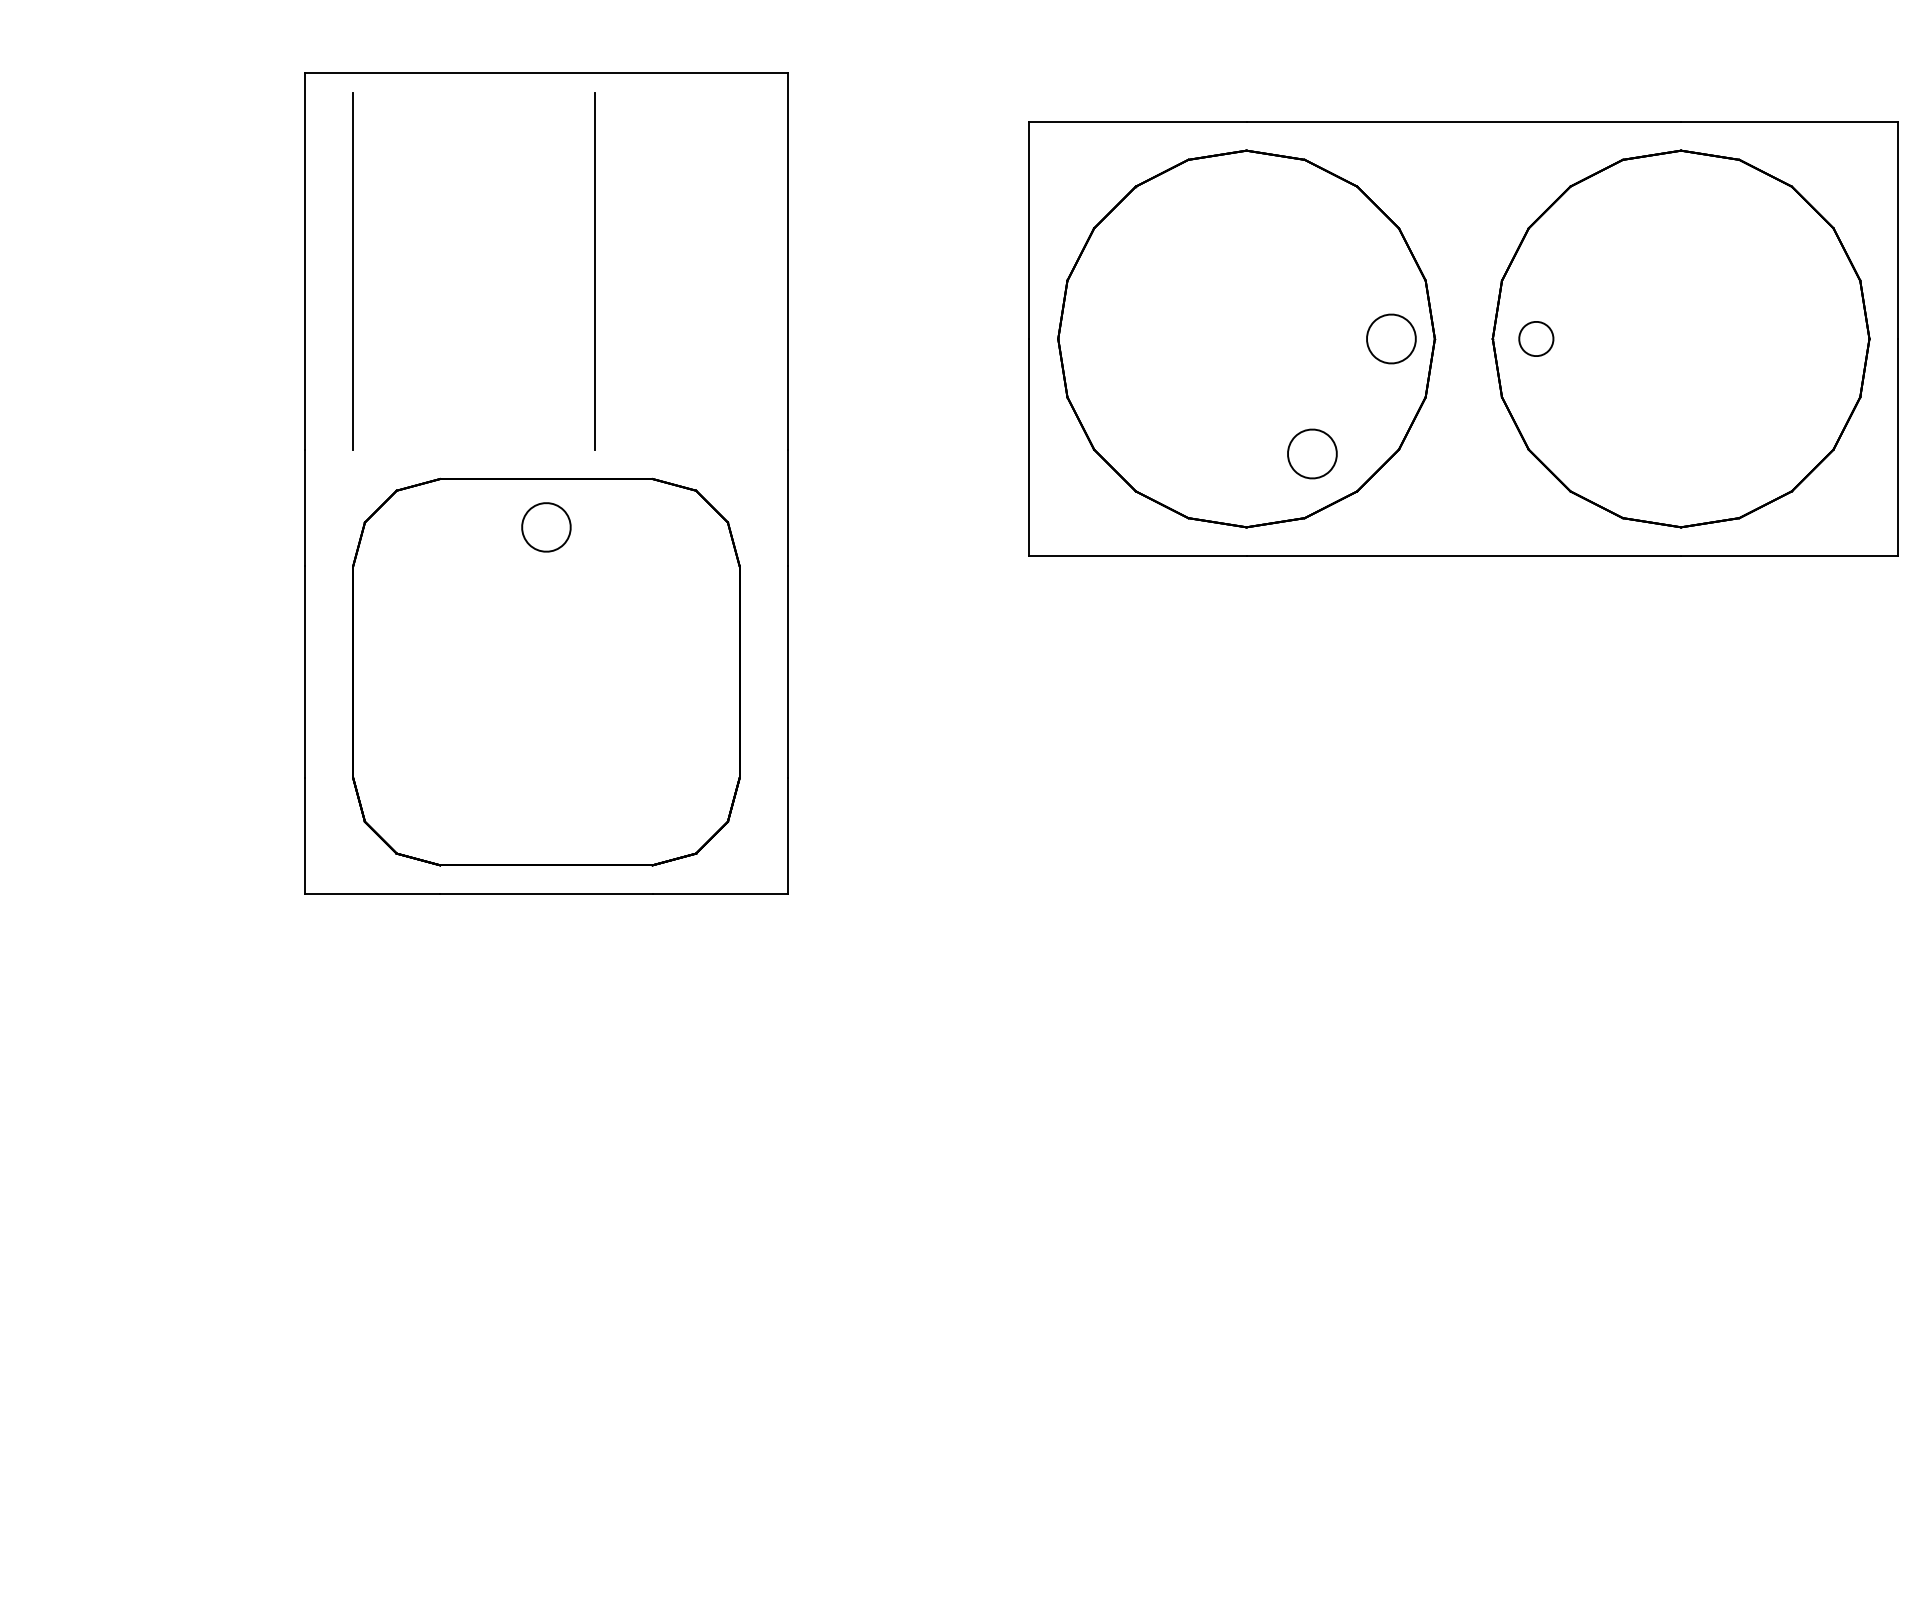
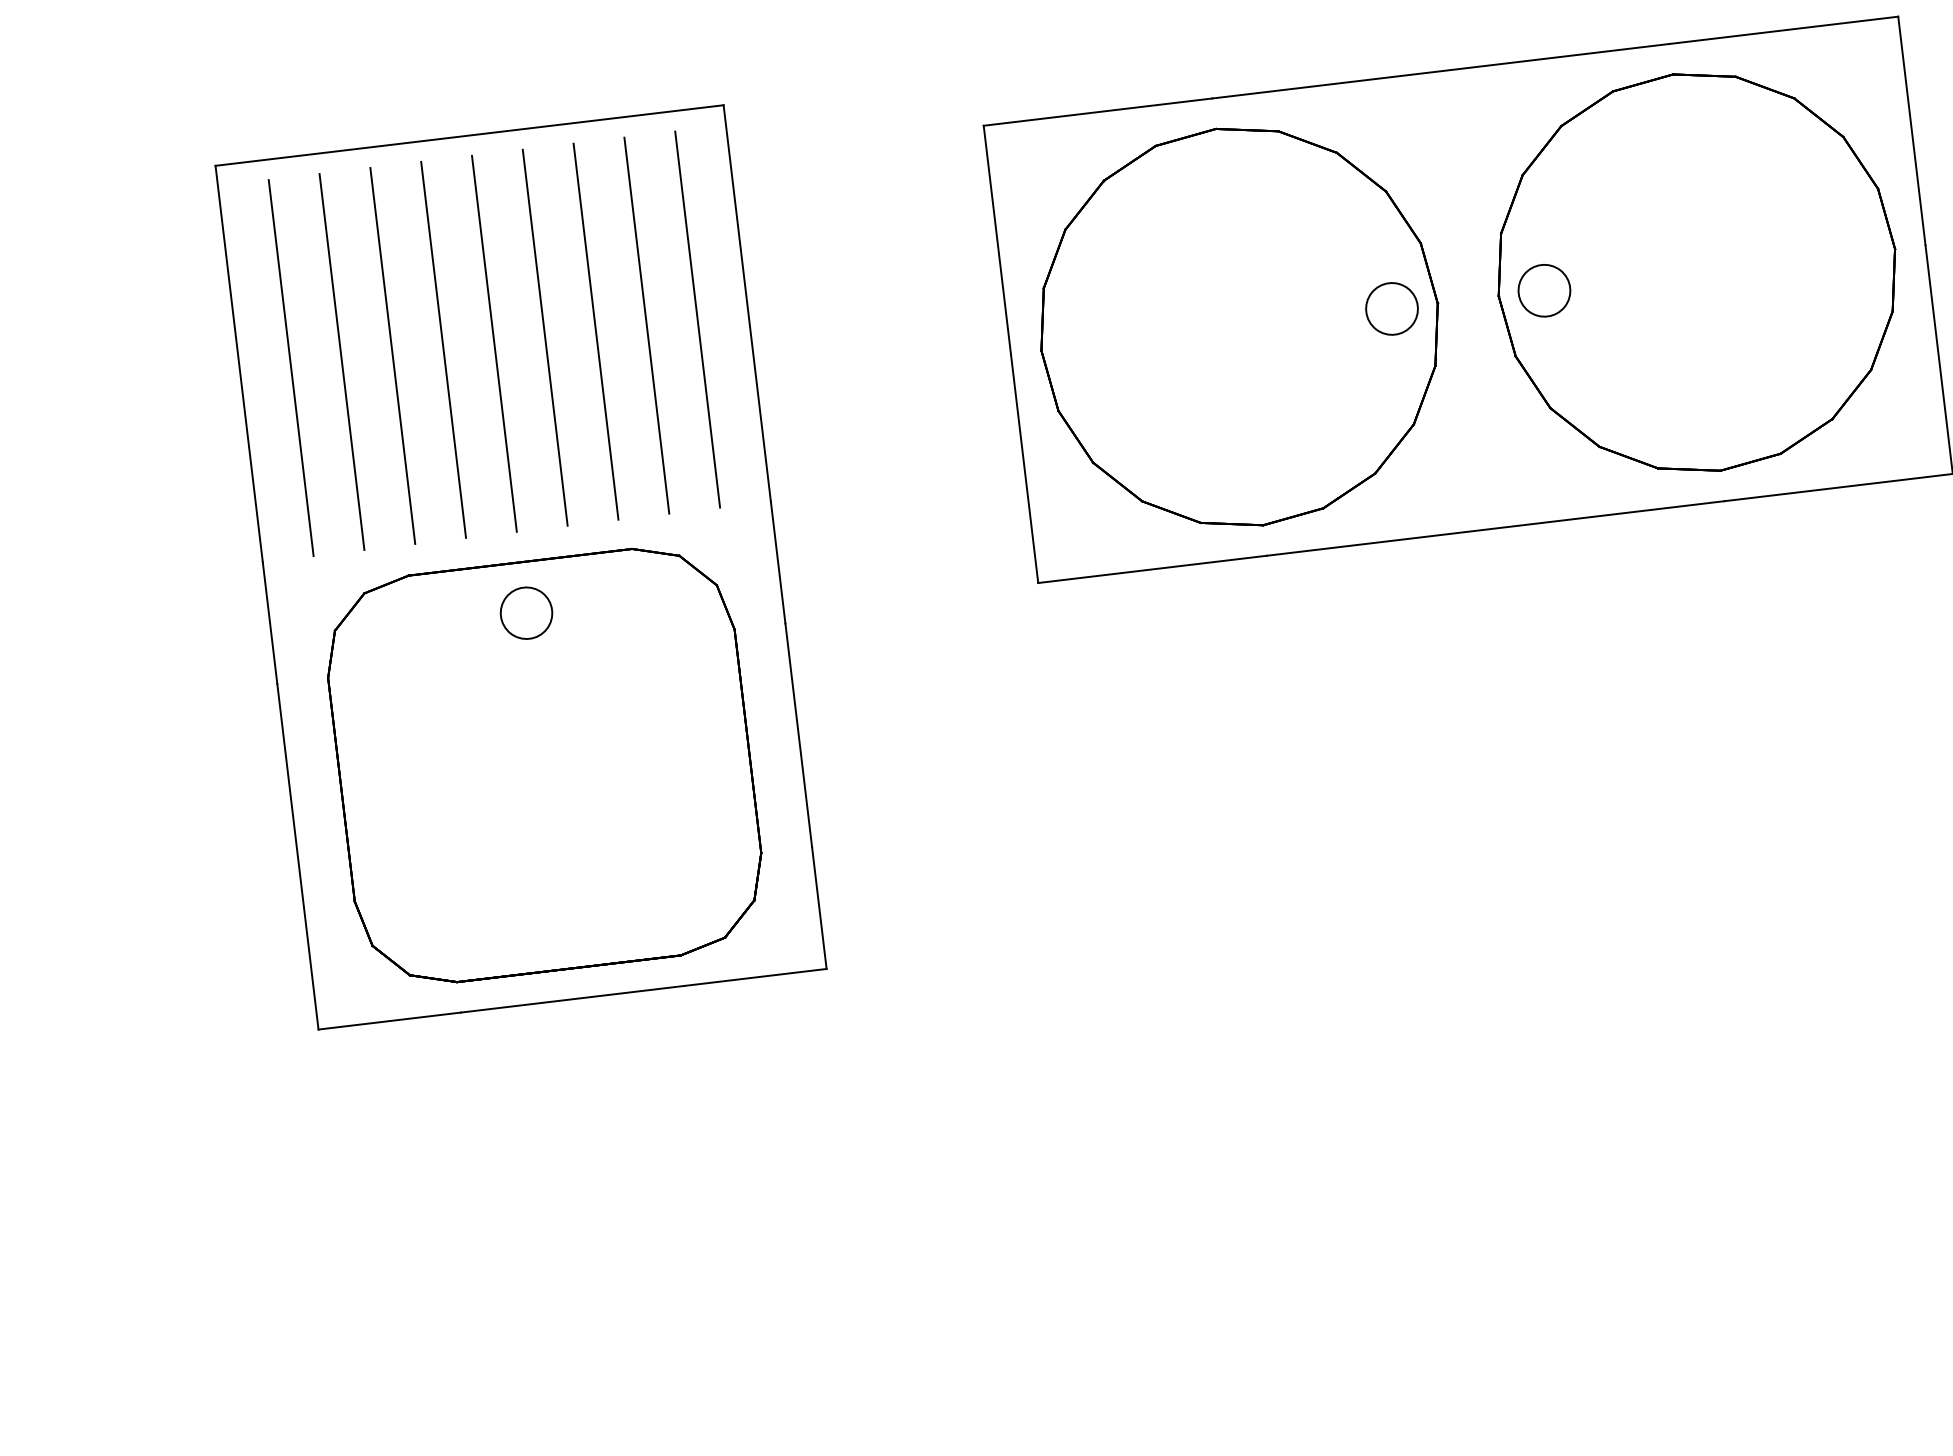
line: (401, 271) -> (341, 362), added
line: (449, 271) -> (392, 356), added
line: (498, 271) -> (443, 349), added
line: (545, 271) -> (493, 344), added
line: (643, 271) -> (596, 331), added
line: (691, 271) -> (647, 325), added
line: (739, 271) -> (697, 319), added
part: (1536, 338) -> (1544, 290), size x1.43
part: (1312, 453) -> (1323, 439), removed

